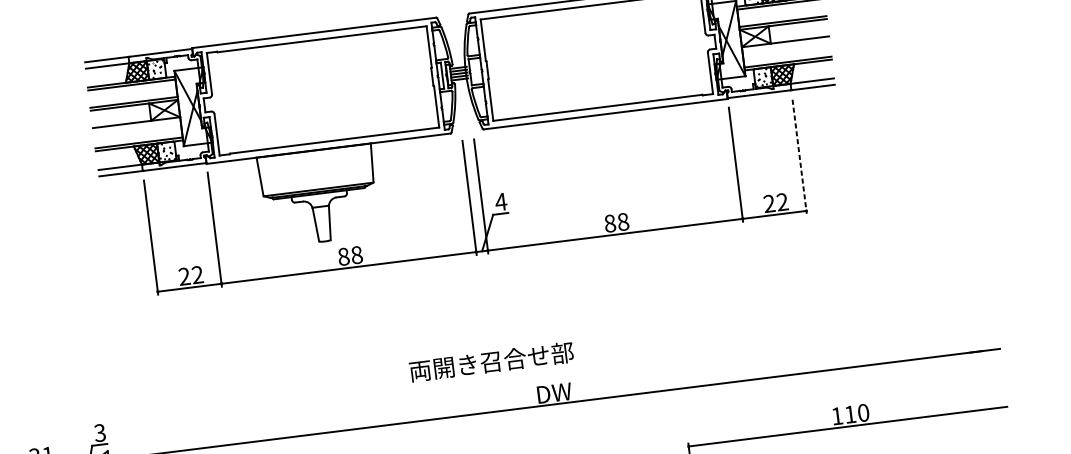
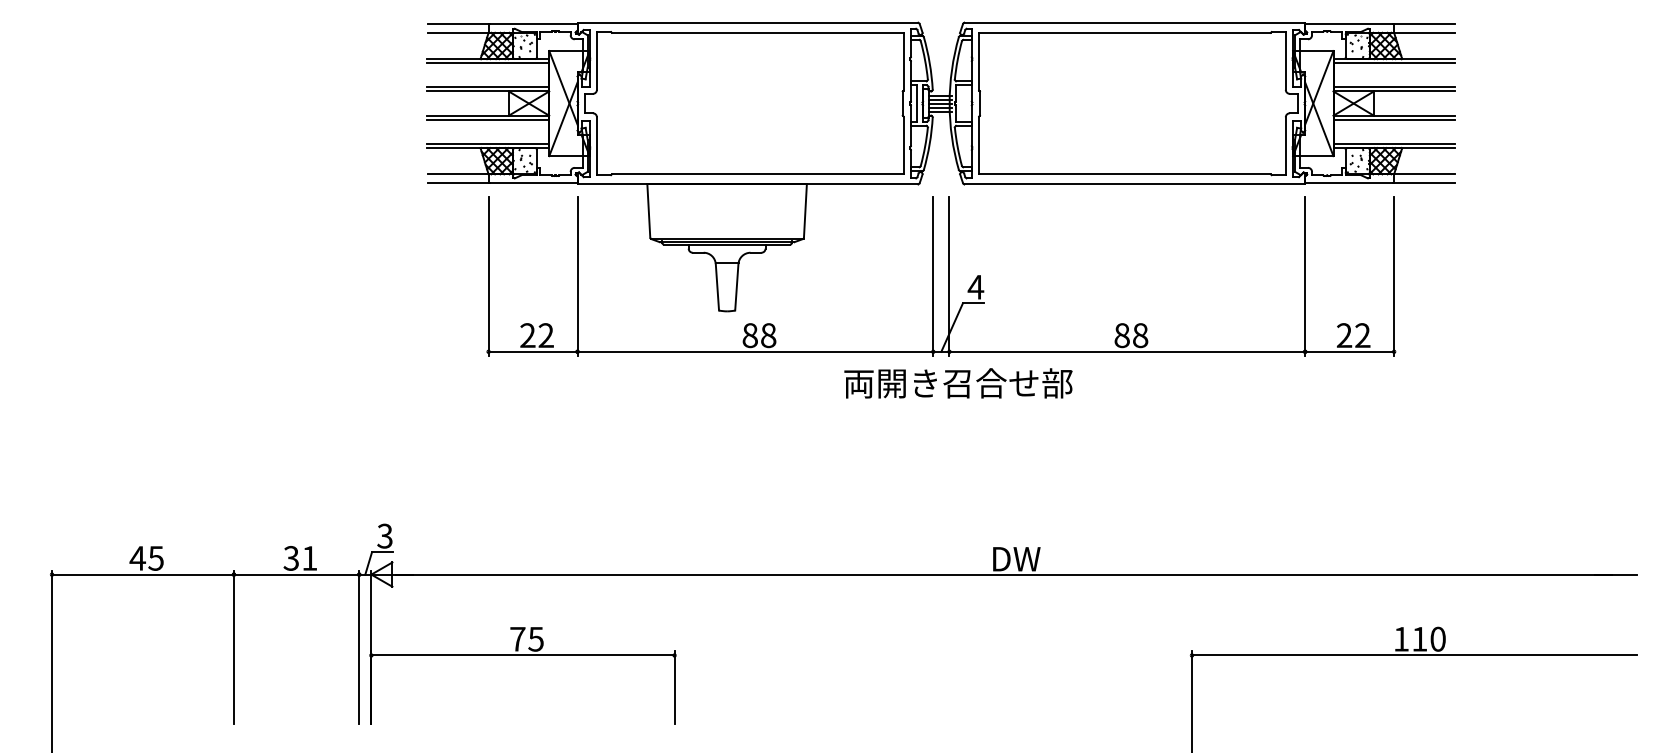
line: (785, 44) -> (1394, 119), added
line: (137, 125) -> (488, 119), added
line: (799, 156) -> (1394, 276), dashed -> solid
text: (491, 361) -> (958, 383), moved

